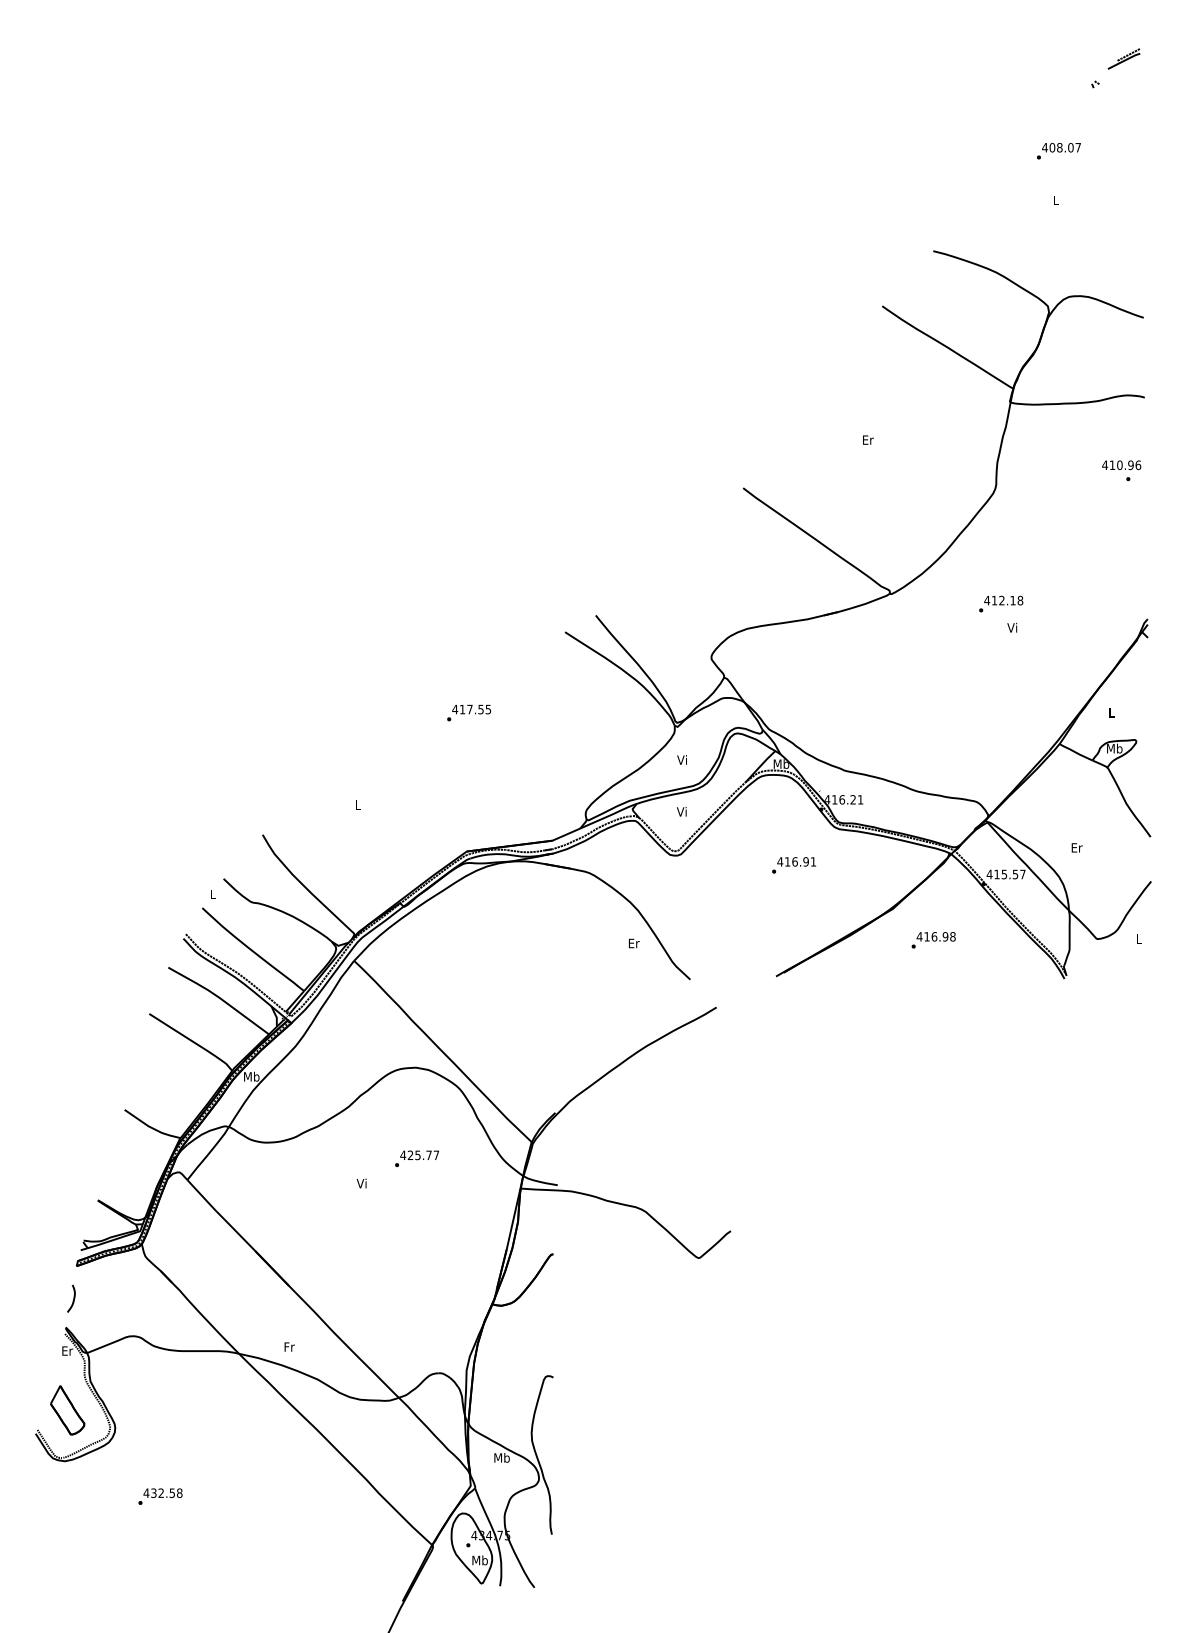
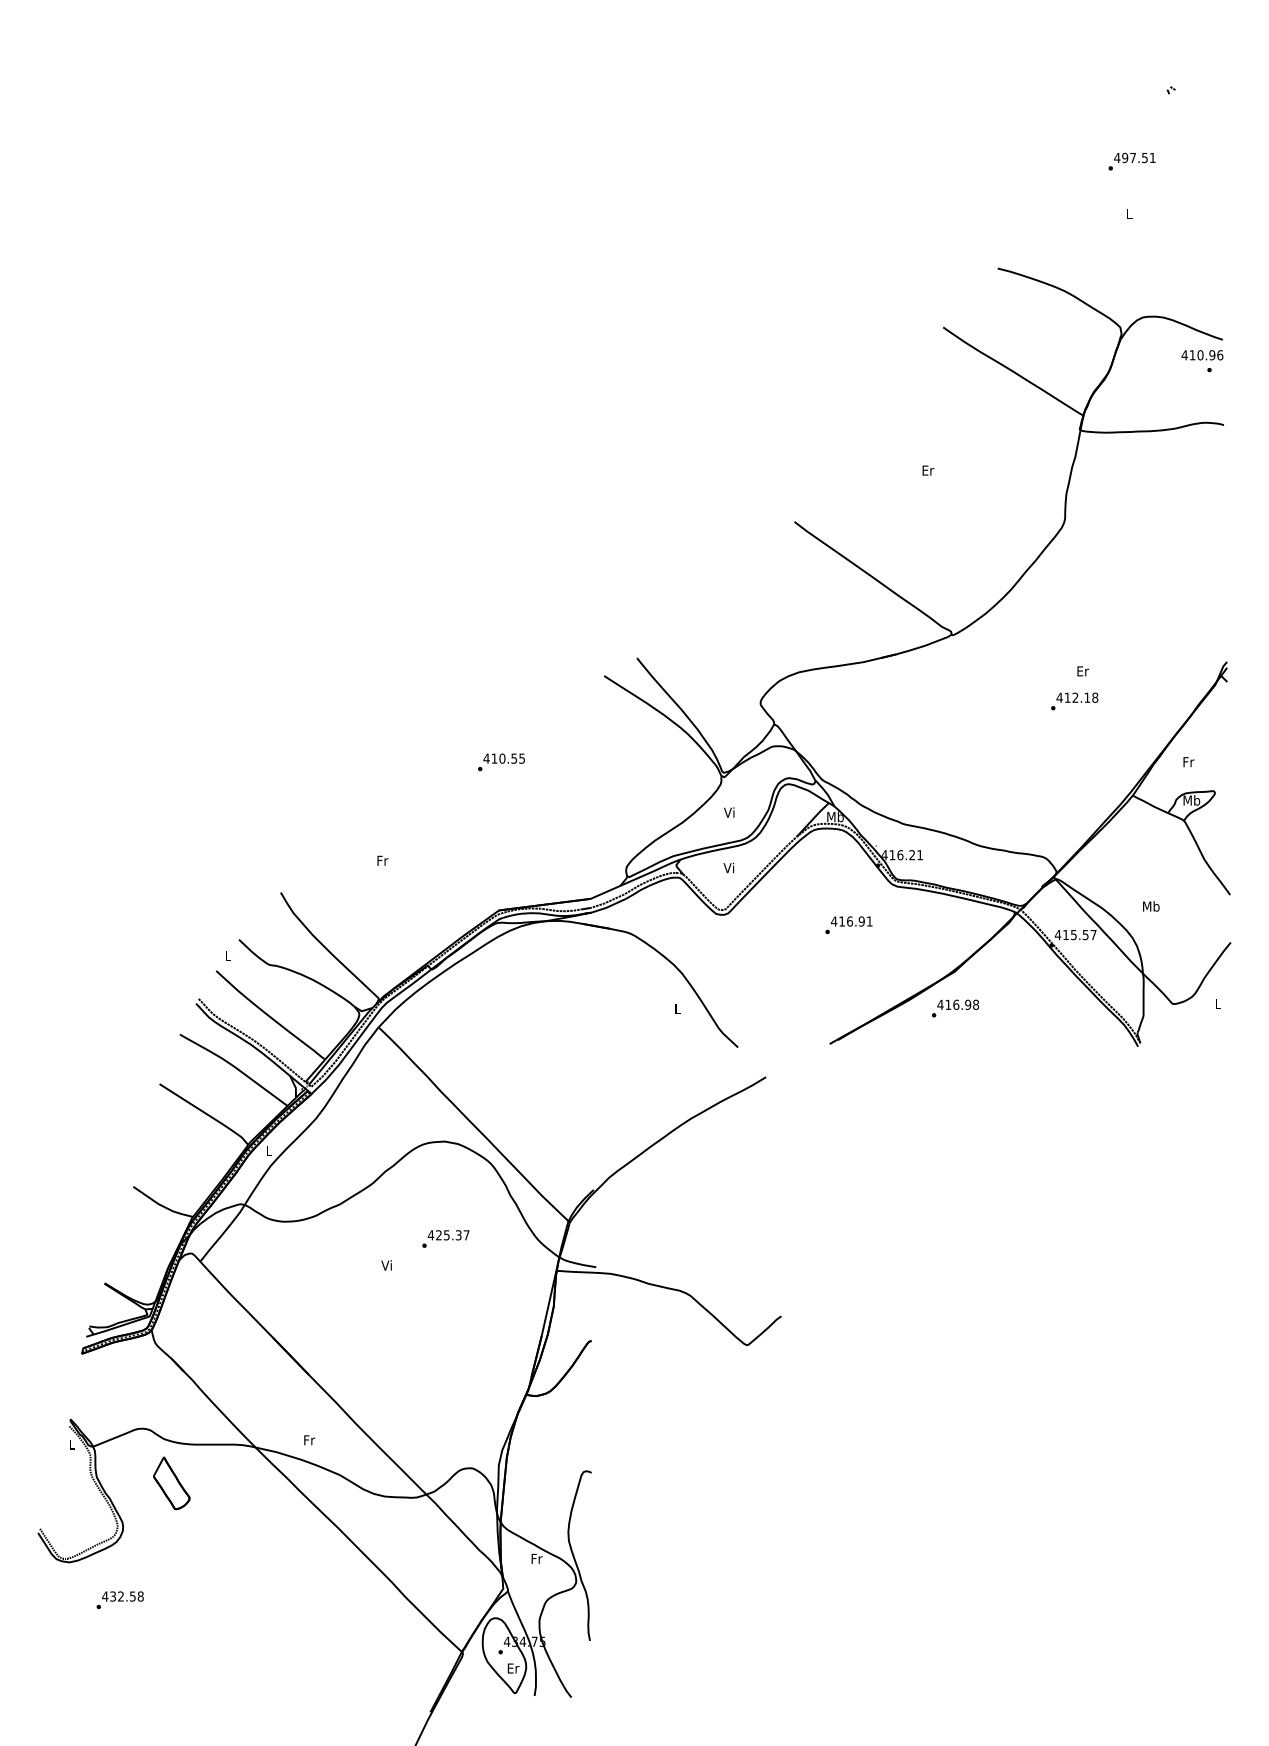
part: (1123, 58) -> (1201, 62), removed
text: (1064, 147) -> (1138, 157), 408.07 -> 497.51
text: (1121, 470) -> (1202, 360), moved
text: (1001, 603) -> (1075, 700), moved
text: (1012, 627) -> (1082, 670), Vi -> Er
text: (469, 709) -> (501, 758), 417.55 -> 410.55
text: (1112, 712) -> (1189, 761), L -> Fr
text: (358, 804) -> (383, 860), L -> Fr
text: (1076, 847) -> (1150, 906), Er -> Mb
text: (933, 940) -> (955, 1008), moved
text: (633, 943) -> (677, 1008), Er -> L
text: (251, 1076) -> (268, 1150), Mb -> L
text: (428, 1155) -> (458, 1235), 425.77 -> 425.37
curve: (73, 1298) -> (78, 1388), removed
text: (67, 1350) -> (72, 1443), Er -> L
part: (67, 1410) -> (171, 1483), moved
text: (501, 1457) -> (536, 1558), Mb -> Fr
text: (160, 1496) -> (120, 1600), moved
text: (479, 1560) -> (512, 1668), Mb -> Er

